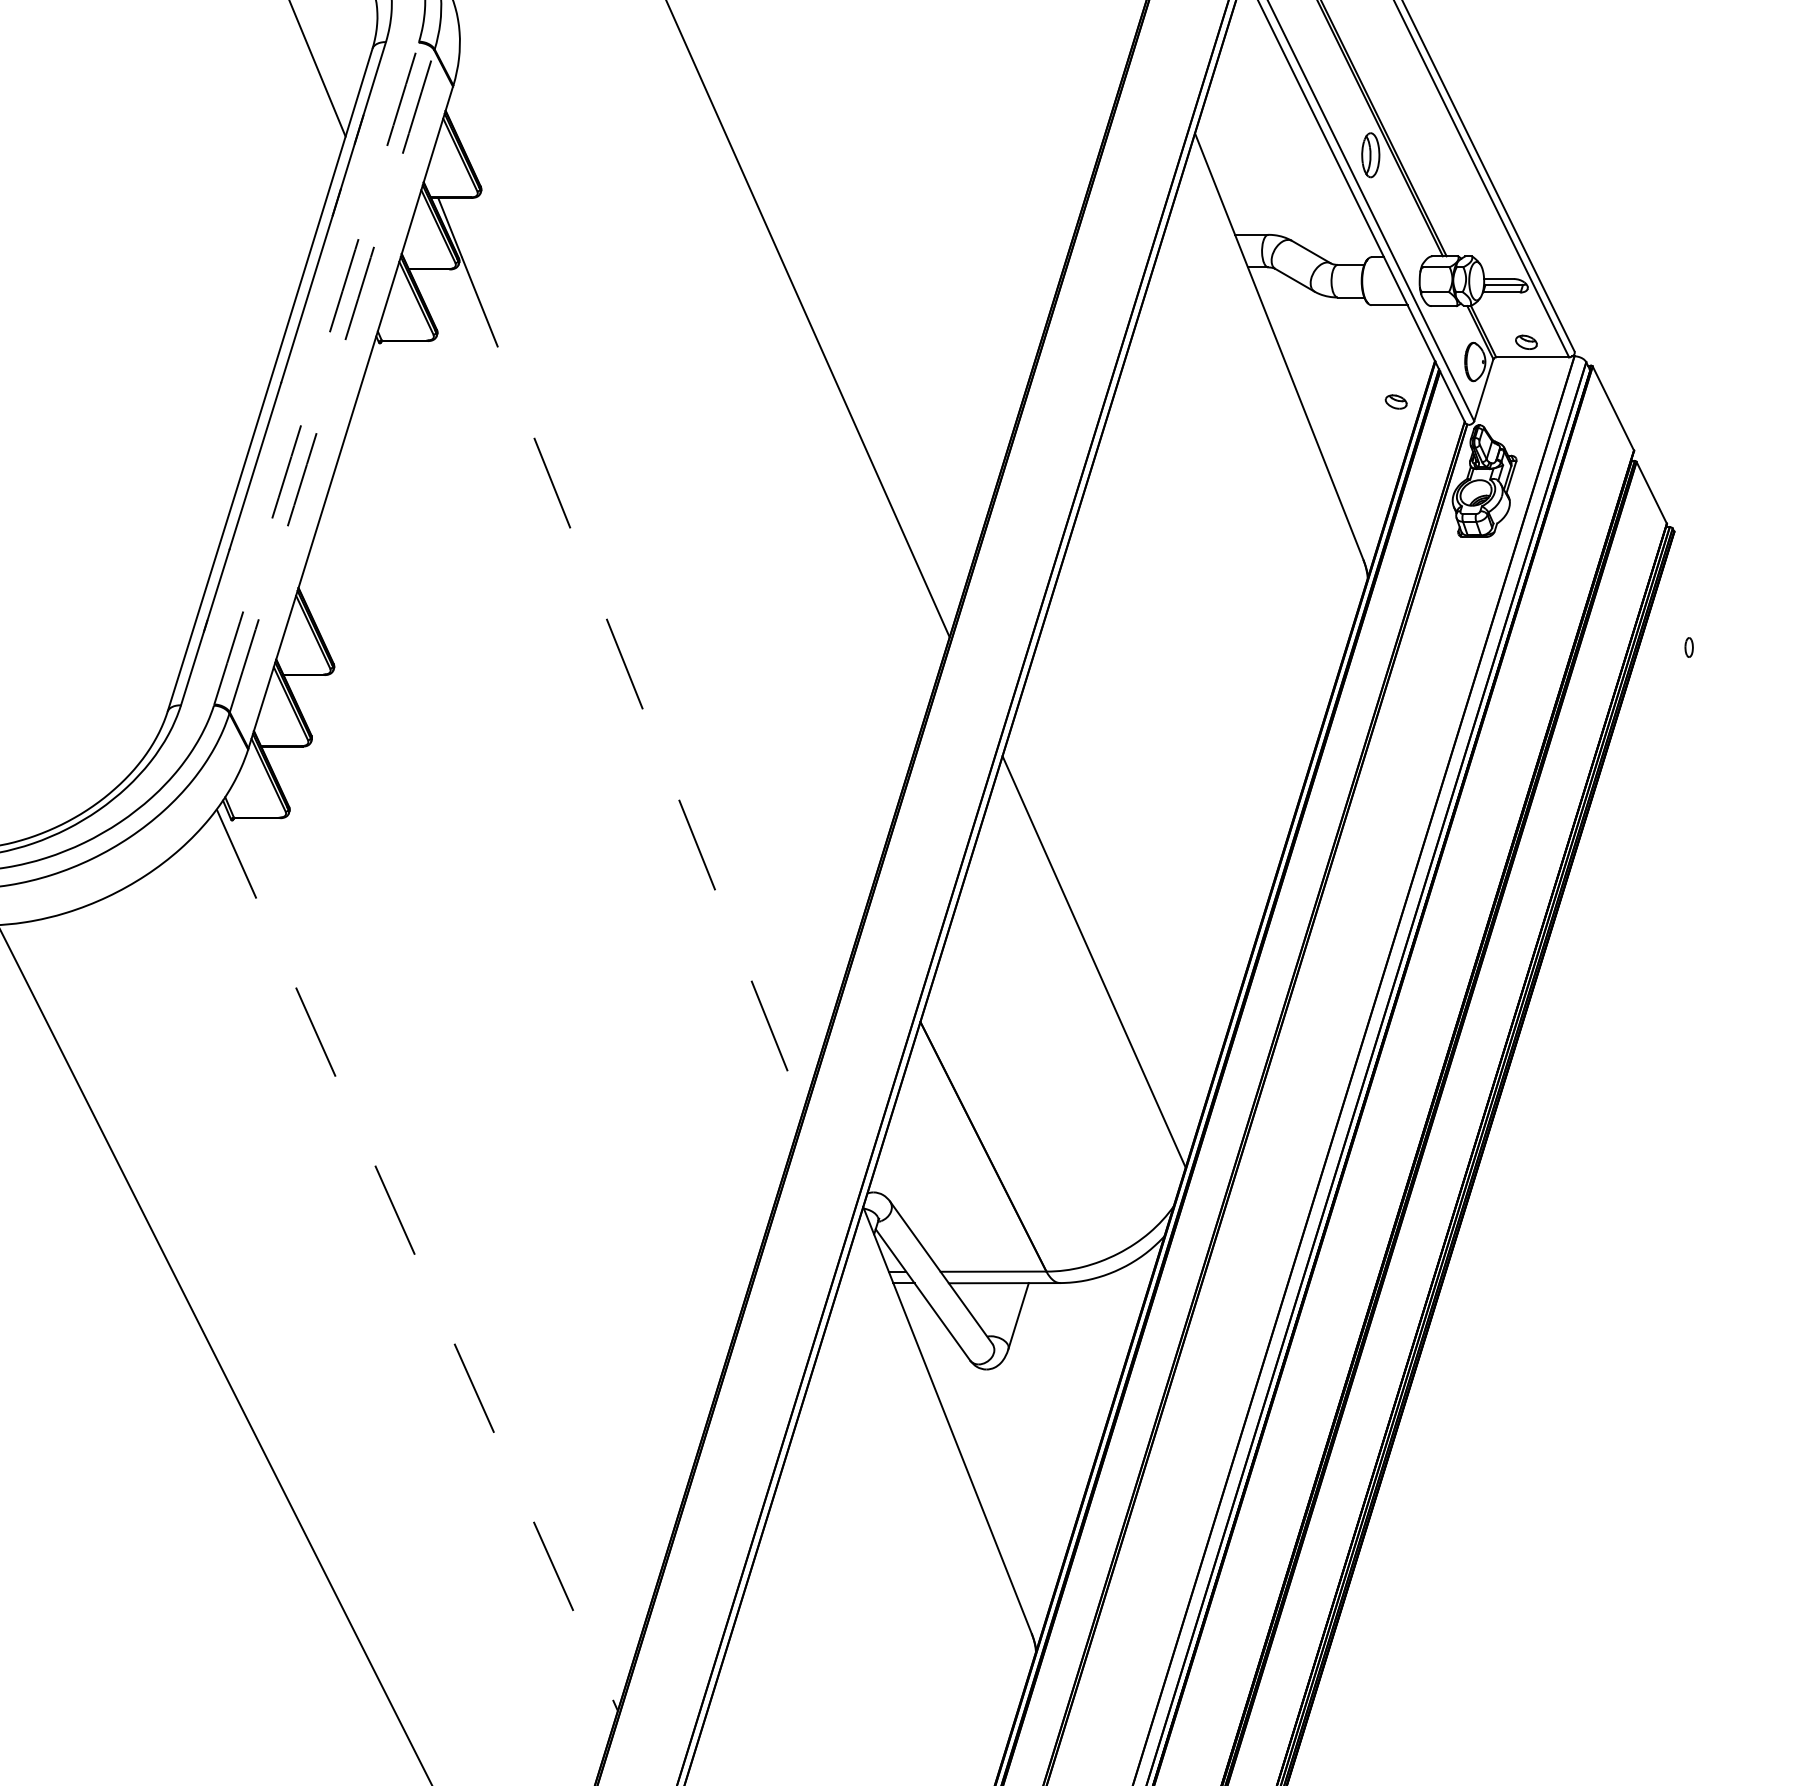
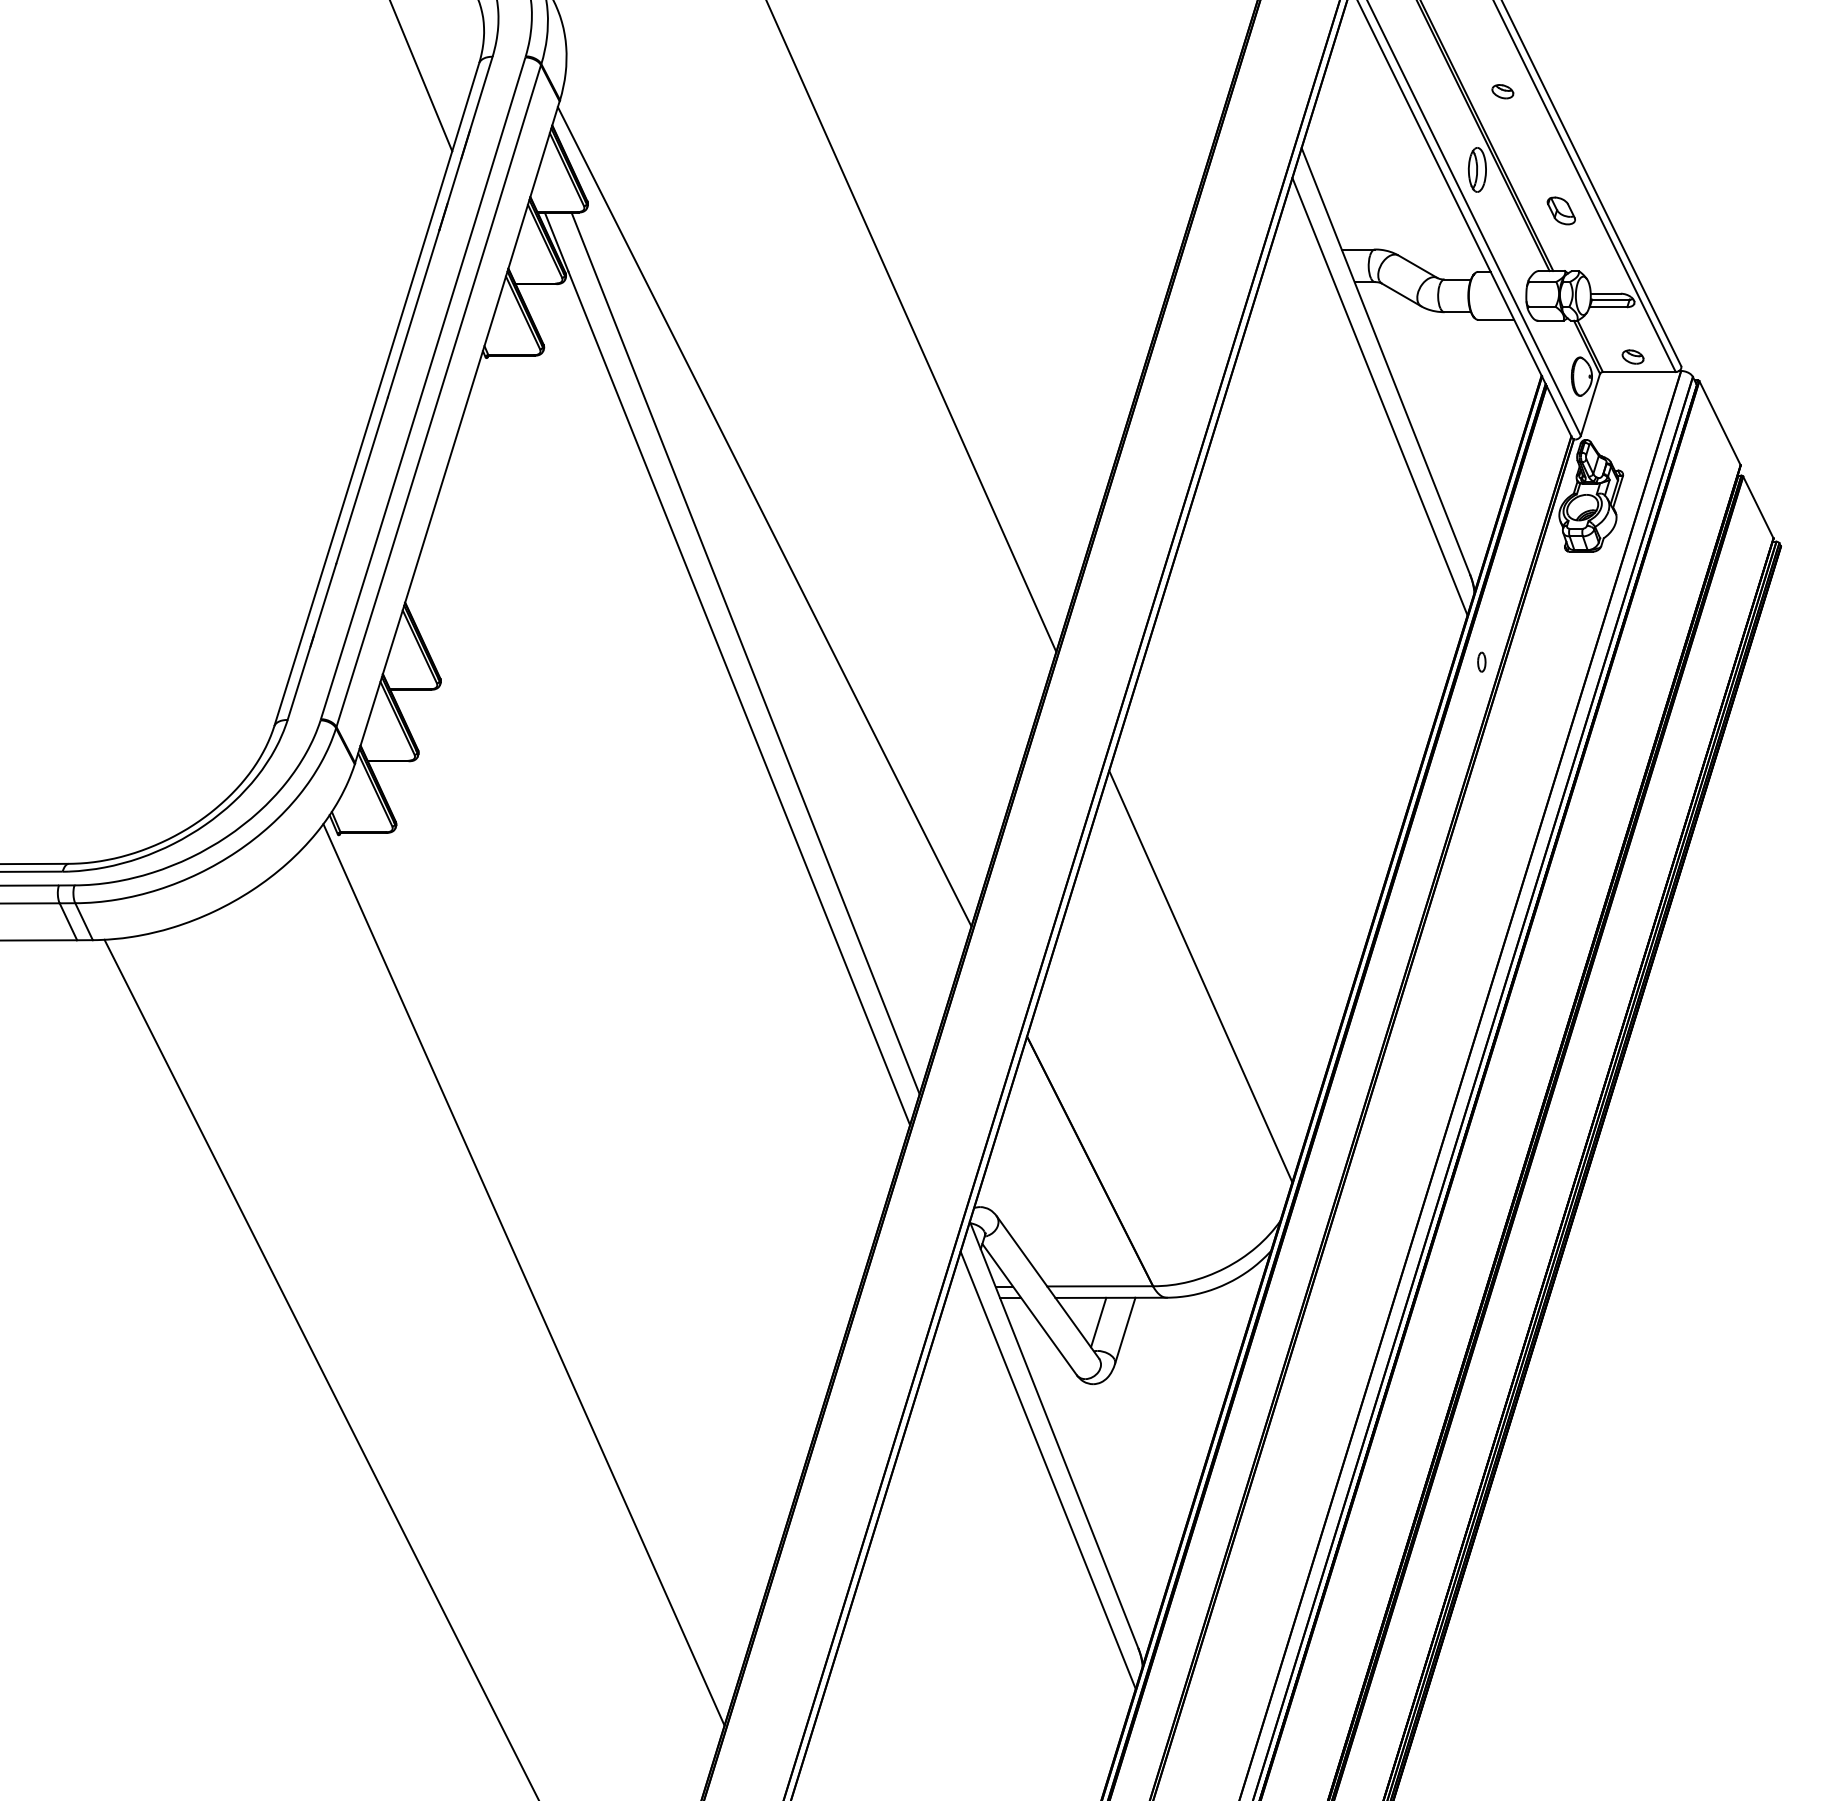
part: (1453, 195) -> (1560, 210), added
arc: (316, 373) -> (423, 388), dashed -> solid
arc: (332, 381) -> (439, 396), dashed -> solid
line: (1272, 381) -> (1379, 396), added
part: (1395, 401) -> (1502, 91), moved
line: (657, 501) -> (764, 516), added
line: (638, 638) -> (745, 653), added
part: (1688, 646) -> (1481, 661), moved
line: (632, 683) -> (739, 698), dashed -> solid
line: (417, 1260) -> (524, 1275), dashed -> solid
line: (991, 1307) -> (1098, 1322), added
line: (940, 1455) -> (1047, 1470), added

